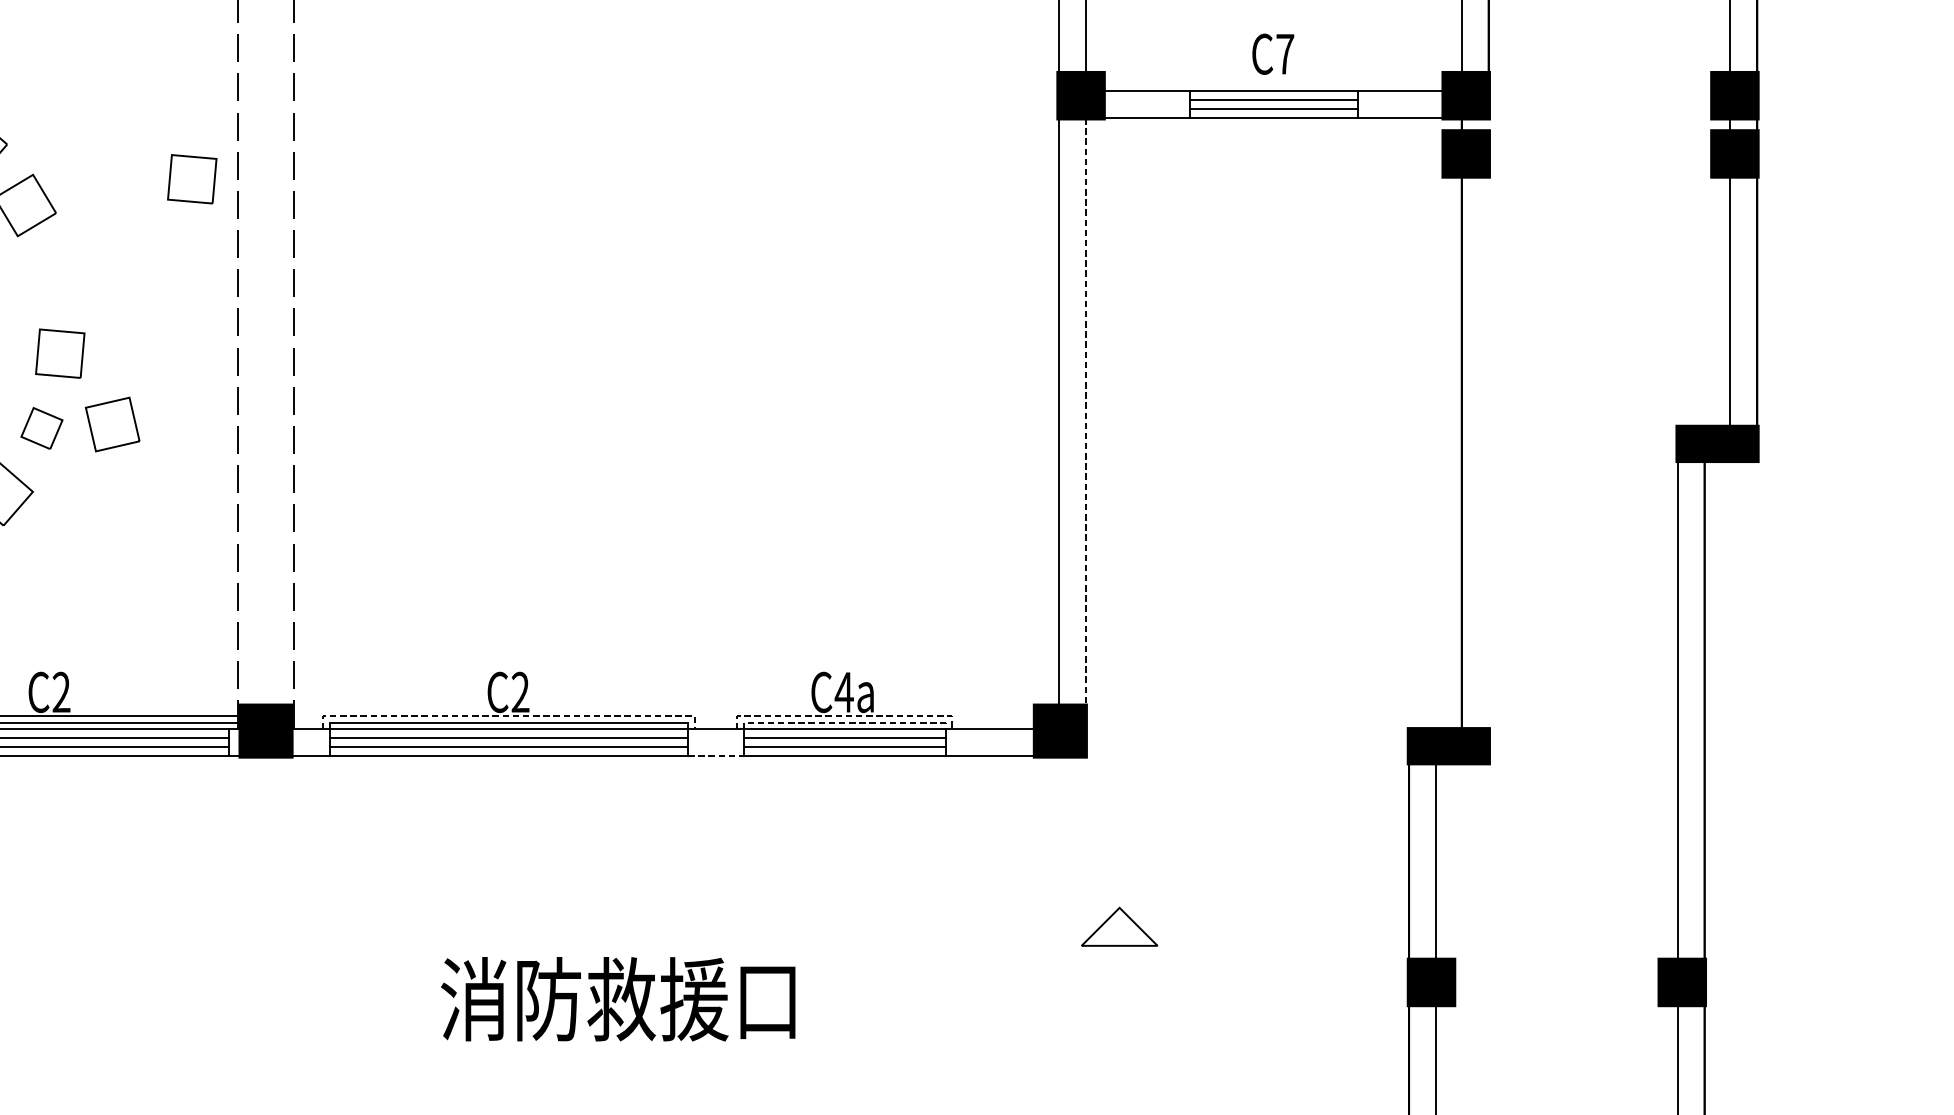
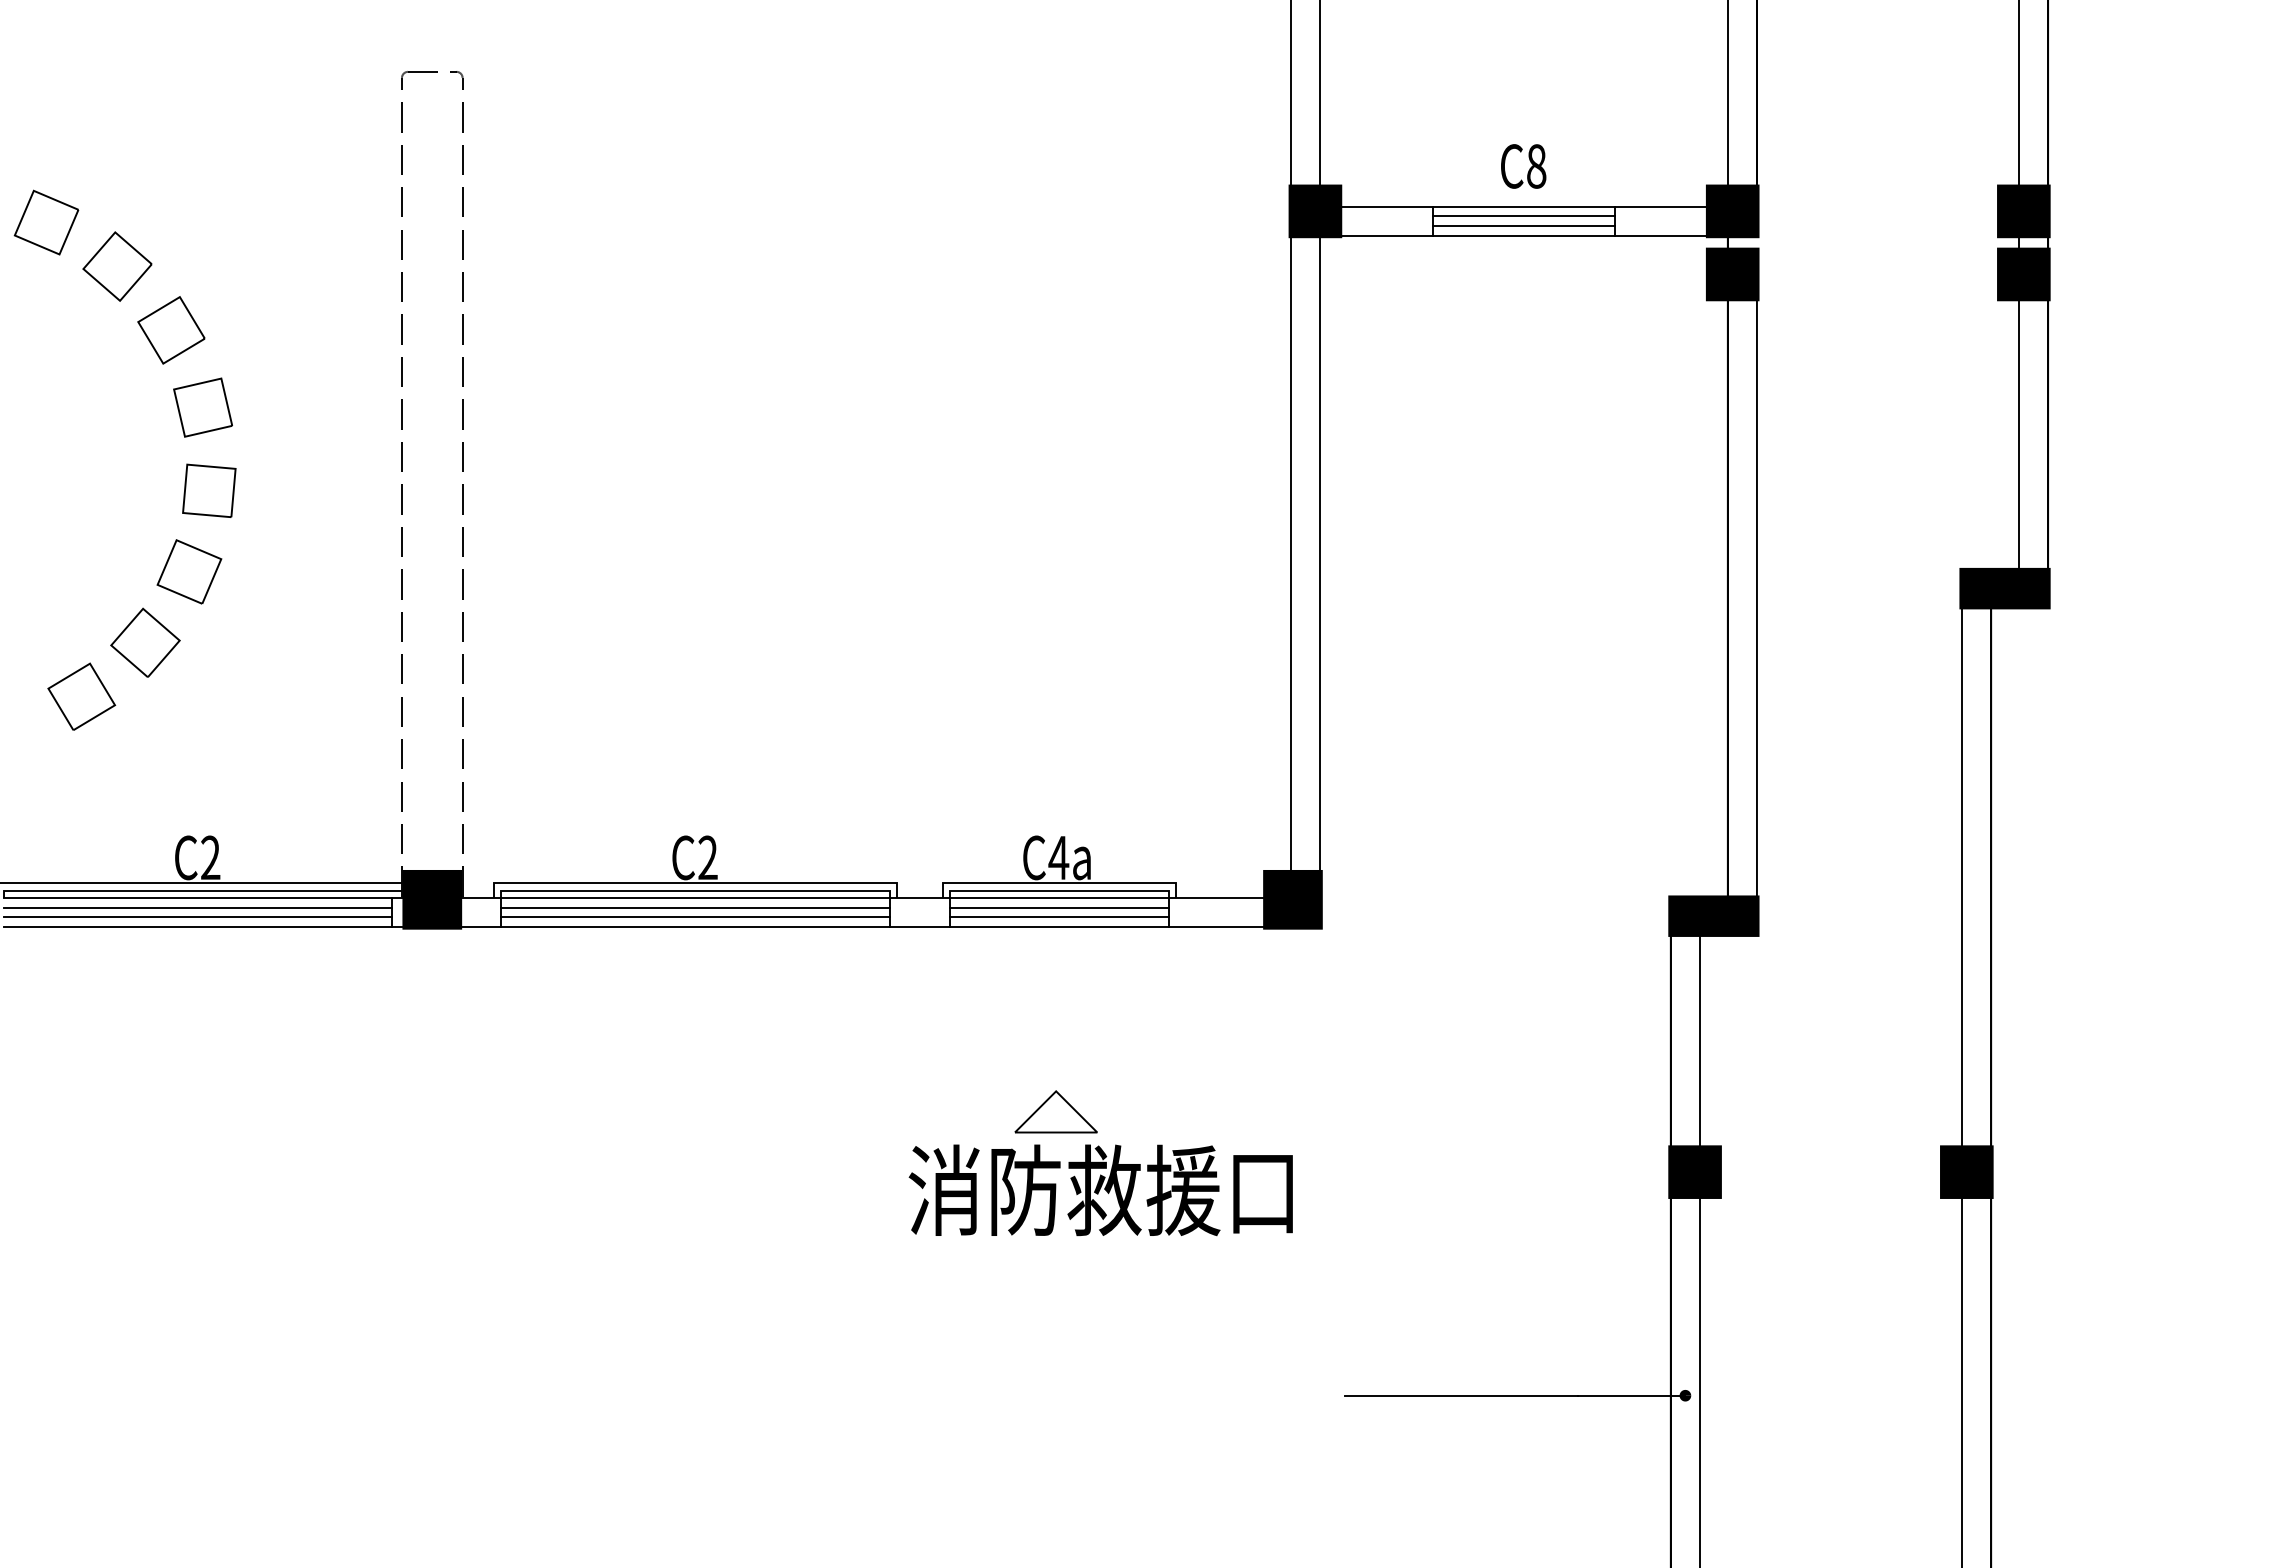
text: (1285, 54) -> (1536, 166), C7 -> C8
part: (192, 178) -> (352, 301), removed
part: (112, 424) -> (202, 407), moved
part: (41, 428) -> (189, 571), size x1.43
line: (1085, 437) -> (1320, 581), dashed -> solid
line: (1488, 459) -> (1756, 605), added
line: (509, 716) -> (696, 883), dashed -> solid
line: (844, 716) -> (1059, 883), dashed -> solid
line: (844, 722) -> (1059, 890), dashed -> solid
line: (716, 756) -> (920, 927), dashed -> solid
part: (1119, 926) -> (1055, 1111), moved
text: (617, 999) -> (1100, 1190), moved

